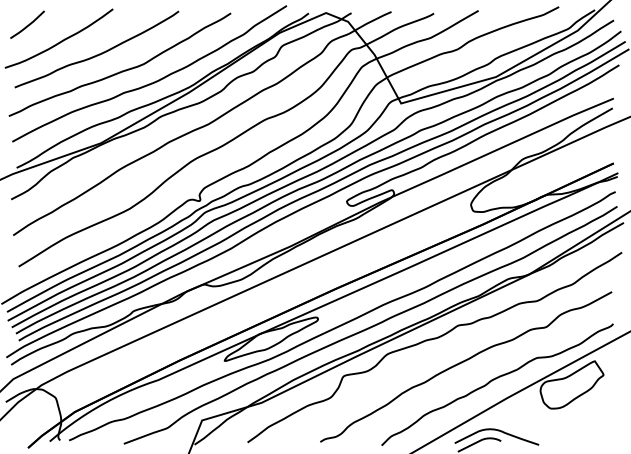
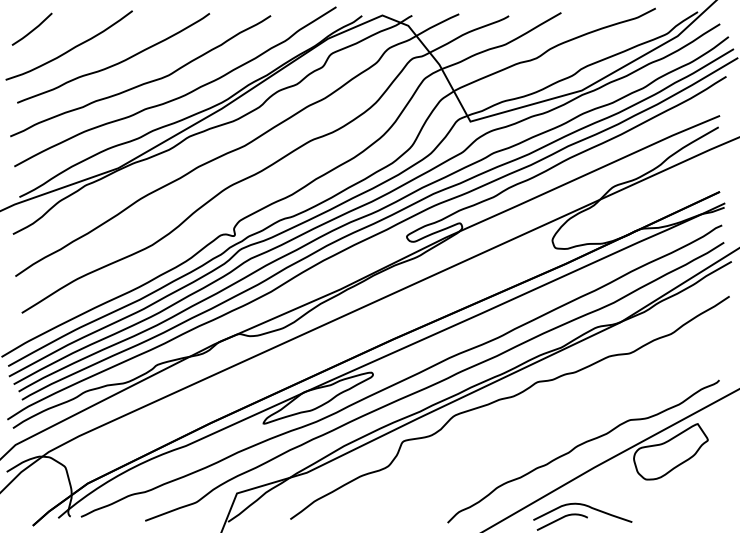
curve: (464, 362) -> (544, 425), removed

